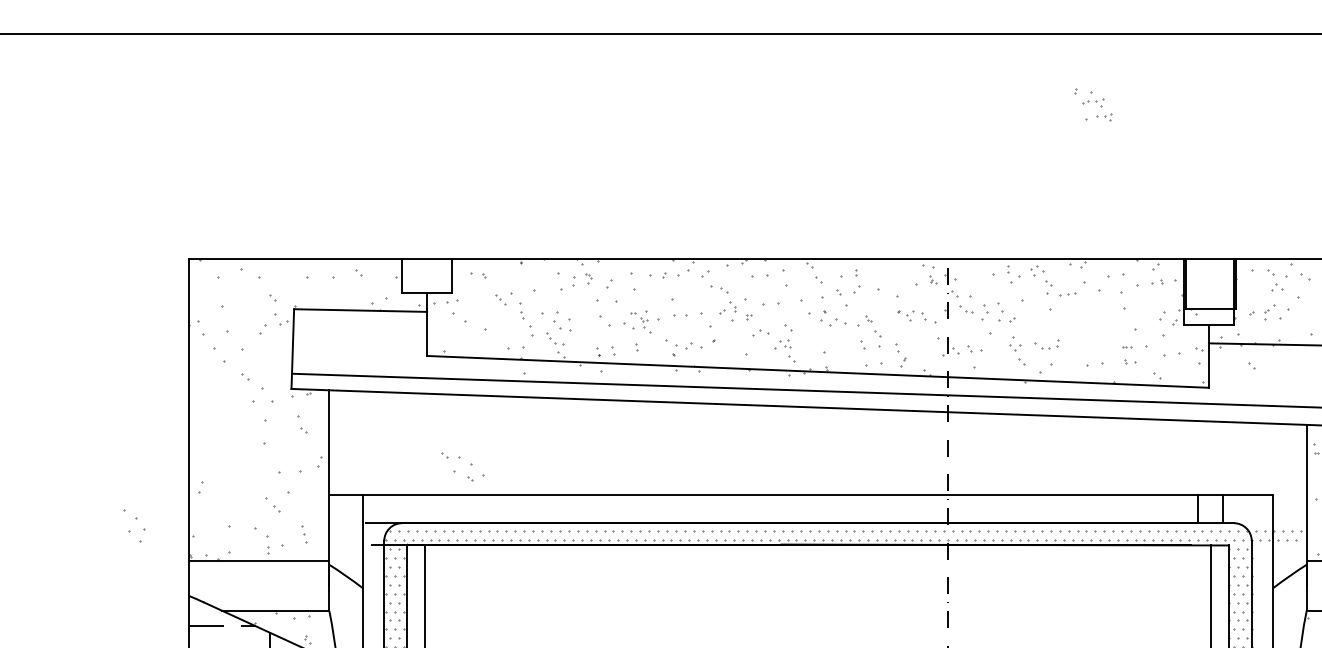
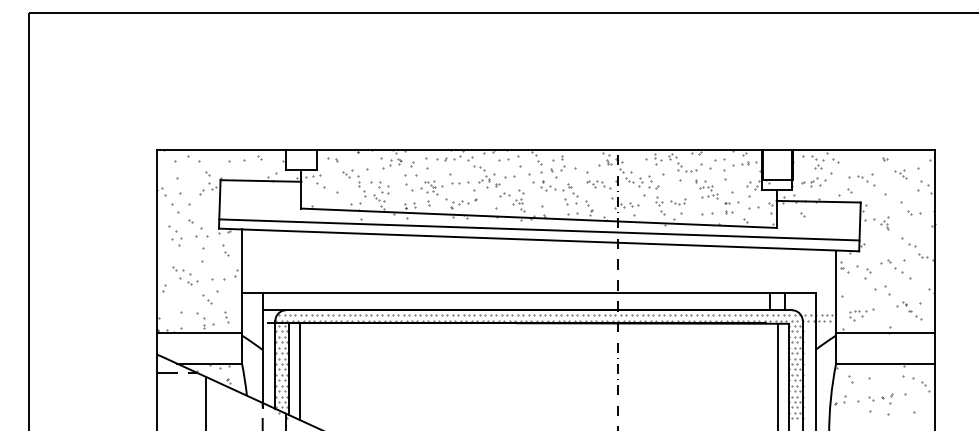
part: (1093, 105) -> (706, 189), moved
part: (463, 466) -> (185, 275), moved
part: (134, 525) -> (175, 235), moved

